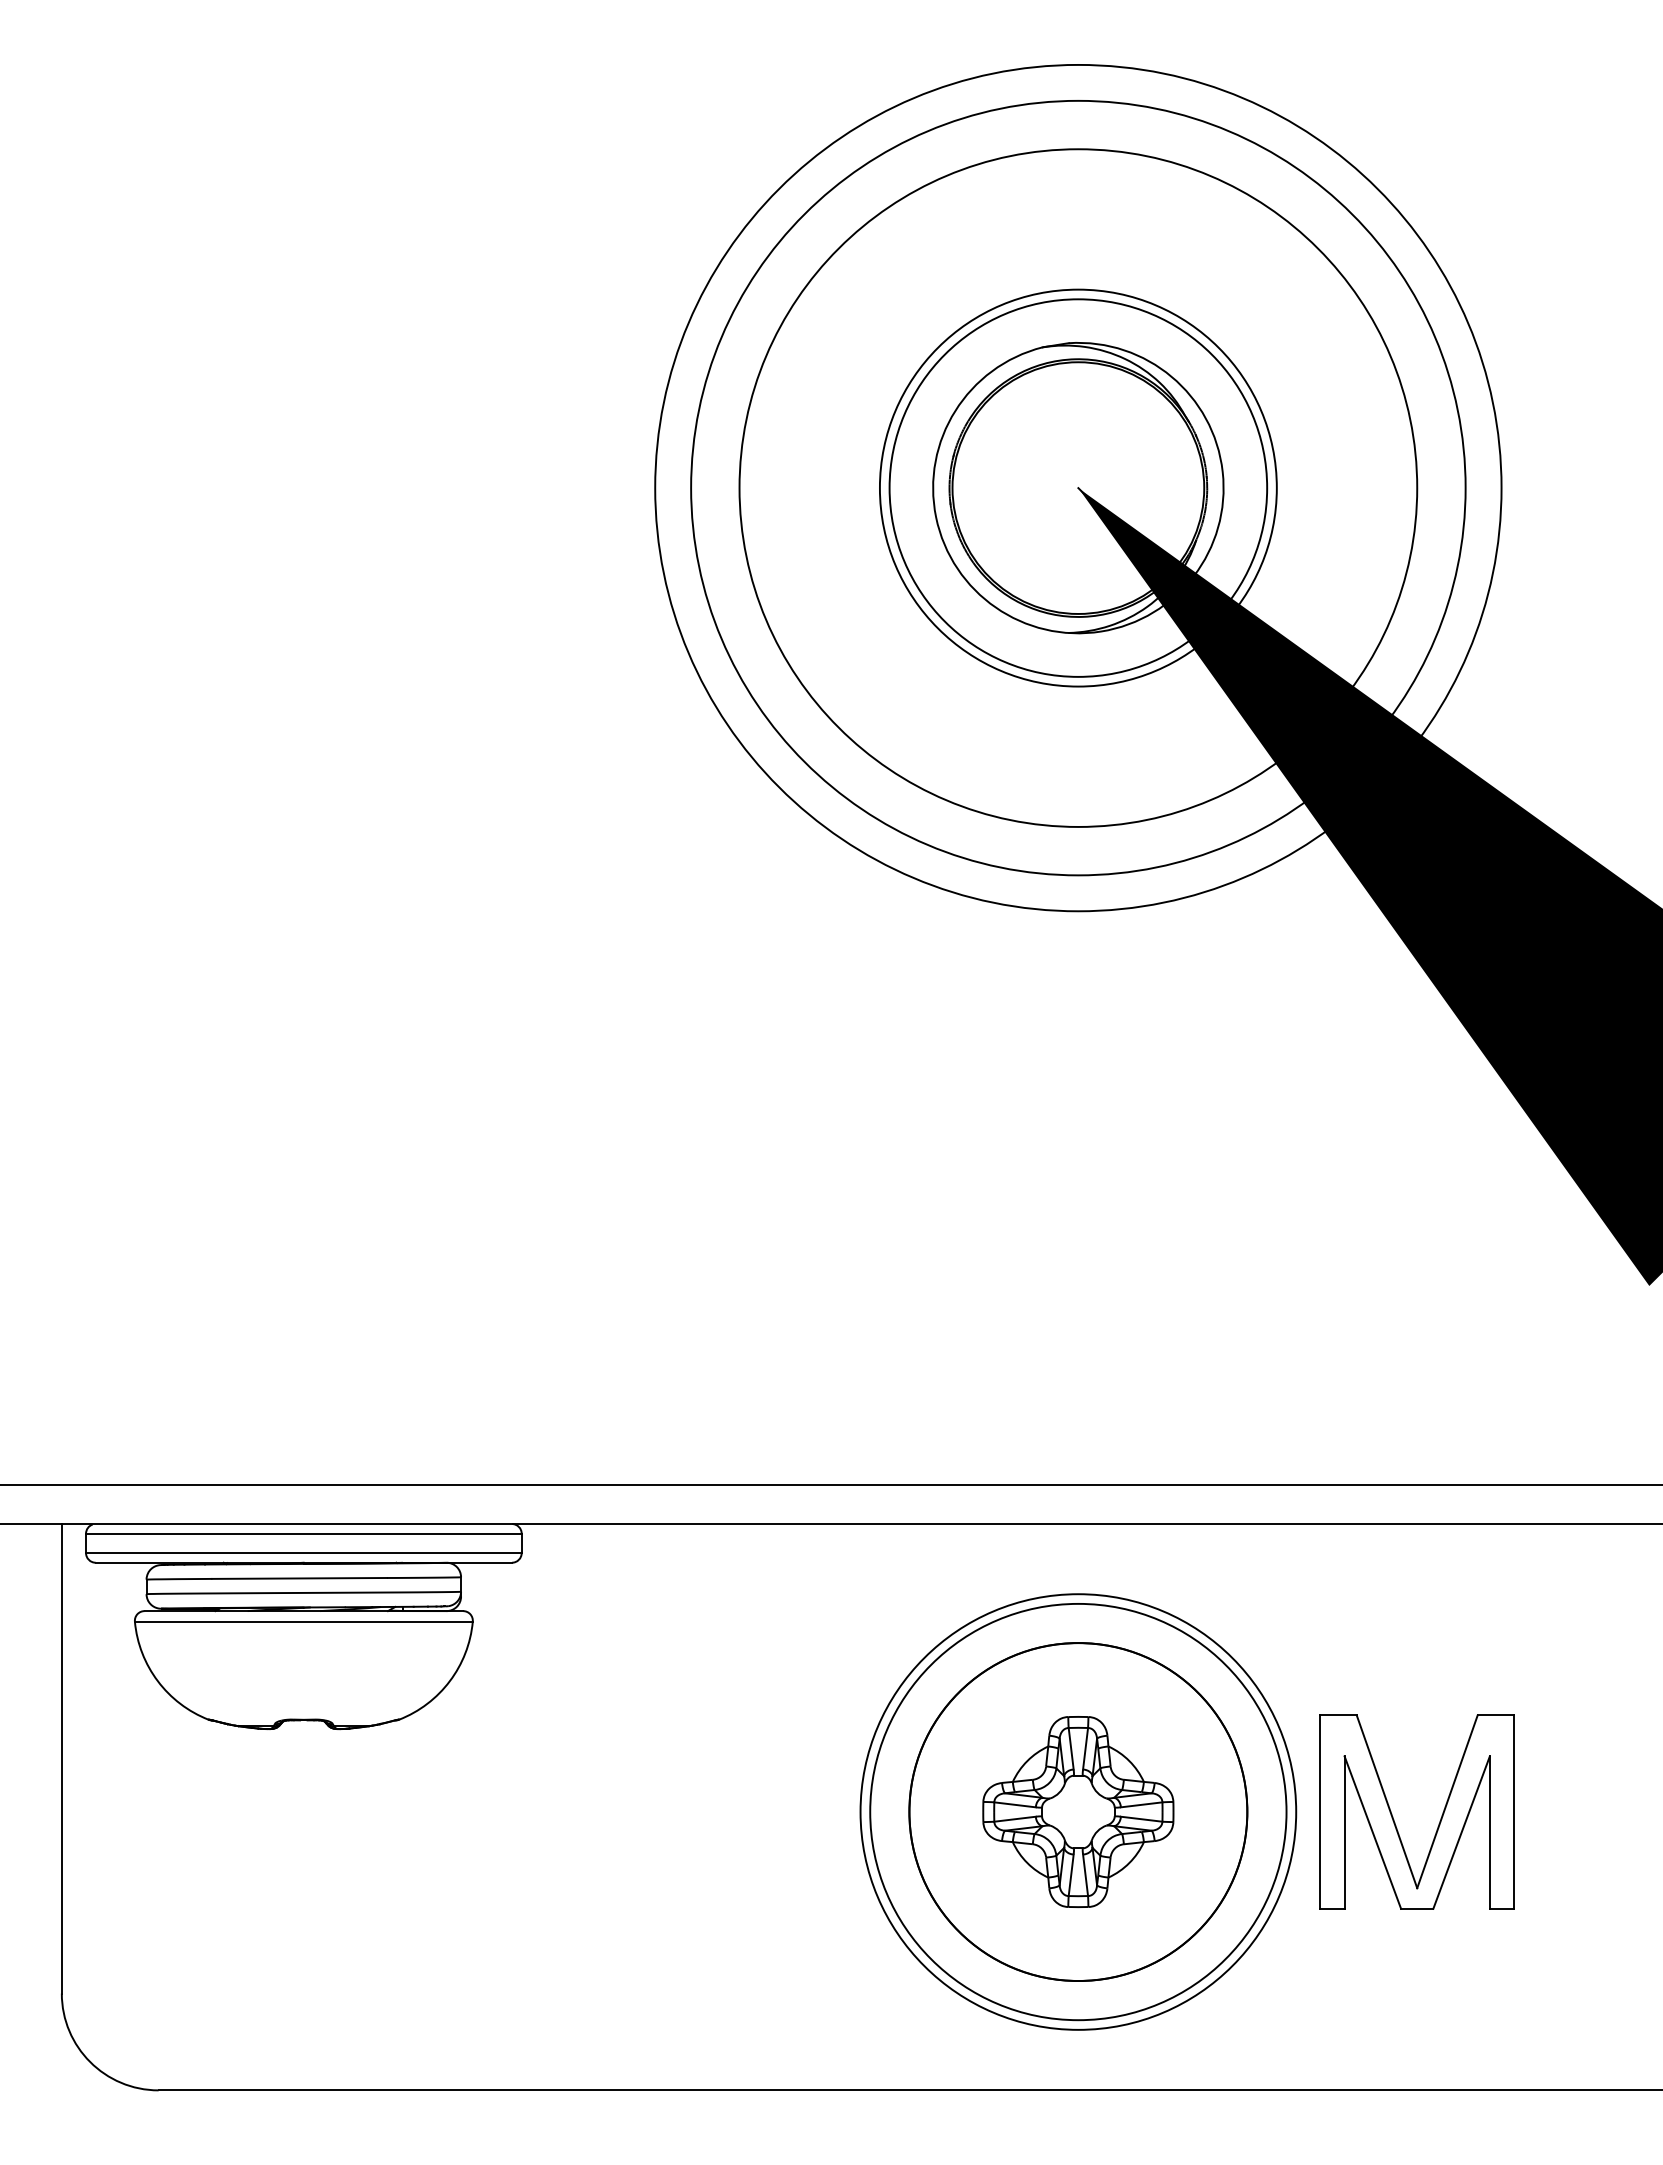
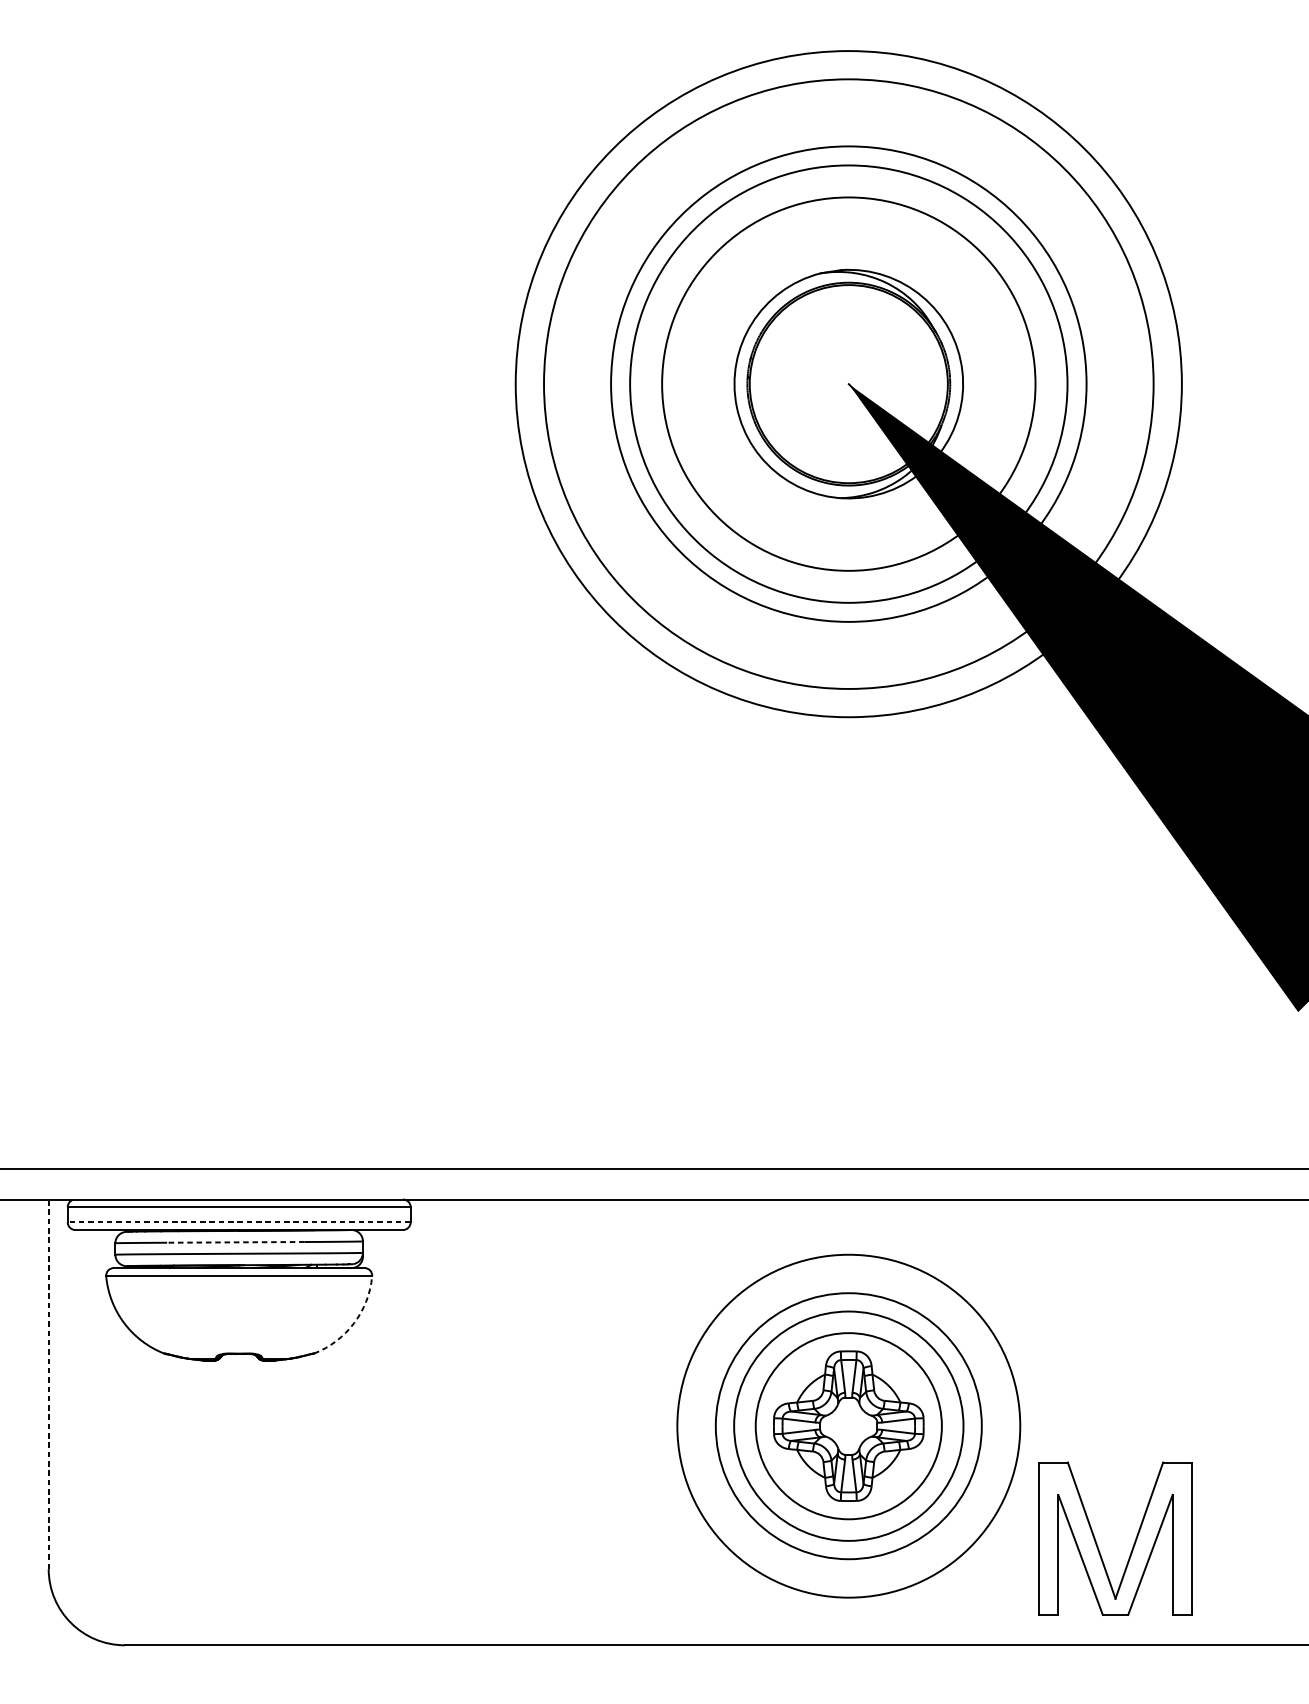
circle: (1077, 487) -> (848, 383), size x1.4
circle: (1078, 487) -> (848, 383), size x0.7
circle: (1078, 487) -> (848, 383), size x1.6
line: (303, 1553) -> (238, 1222), solid -> dashed
line: (299, 1578) -> (235, 1242), solid -> dashed
arc: (449, 1681) -> (353, 1323), solid -> dashed
line: (61, 1758) -> (48, 1384), solid -> dashed
circle: (1078, 1811) -> (848, 1425), size x0.7
circle: (1078, 1811) -> (848, 1425), size x0.7
part: (1394, 1819) -> (1097, 1544), moved

